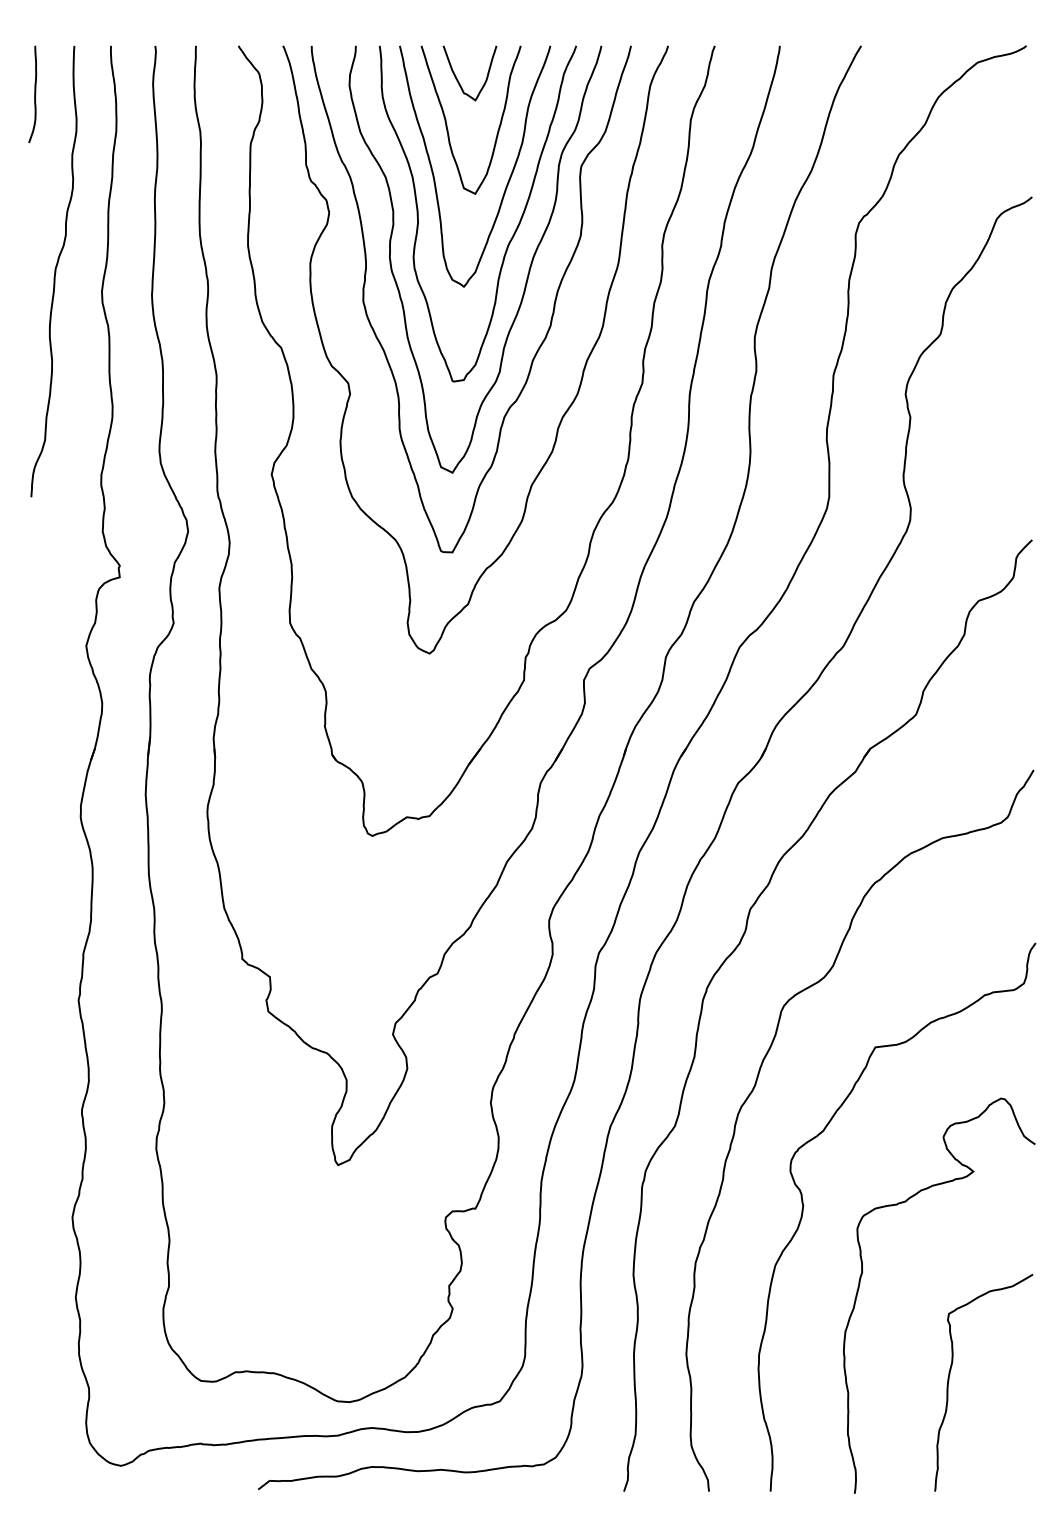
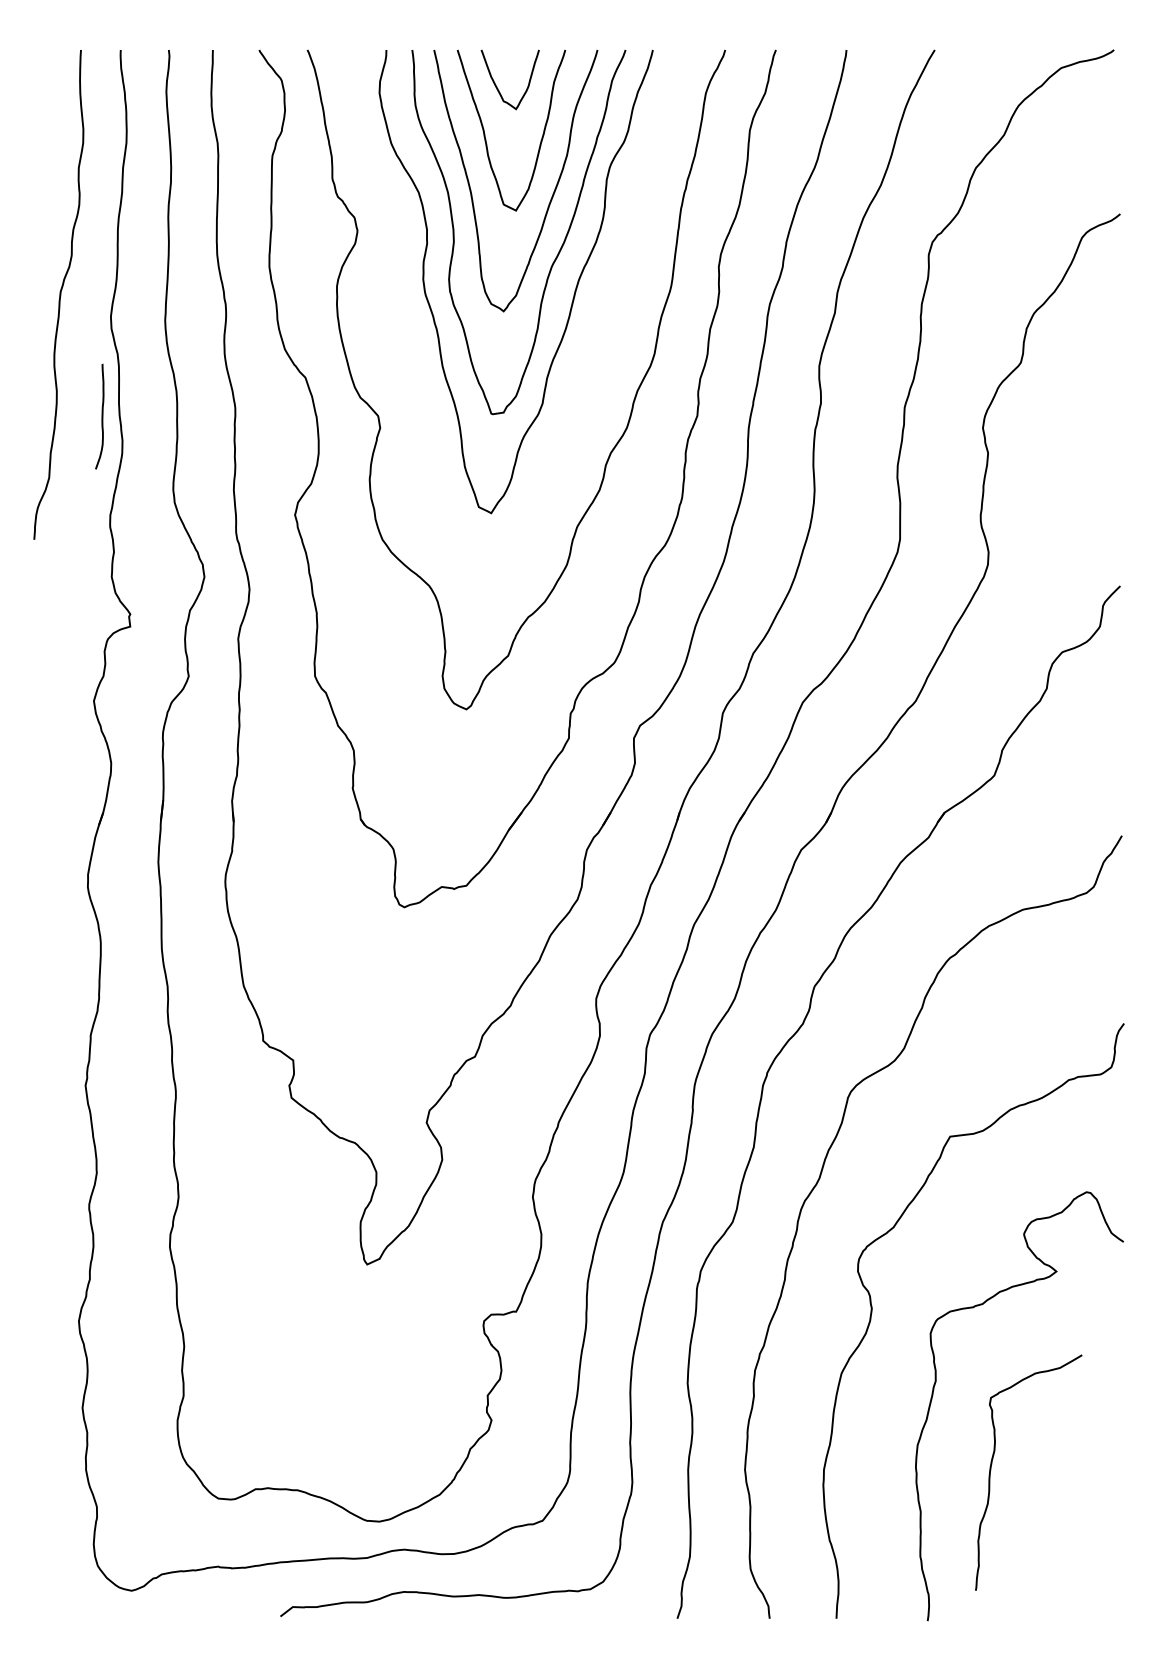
curve: (34, 94) -> (101, 416), moved
curve: (551, 316) -> (598, 343), removed
curve: (950, 1375) -> (992, 1464), moved

